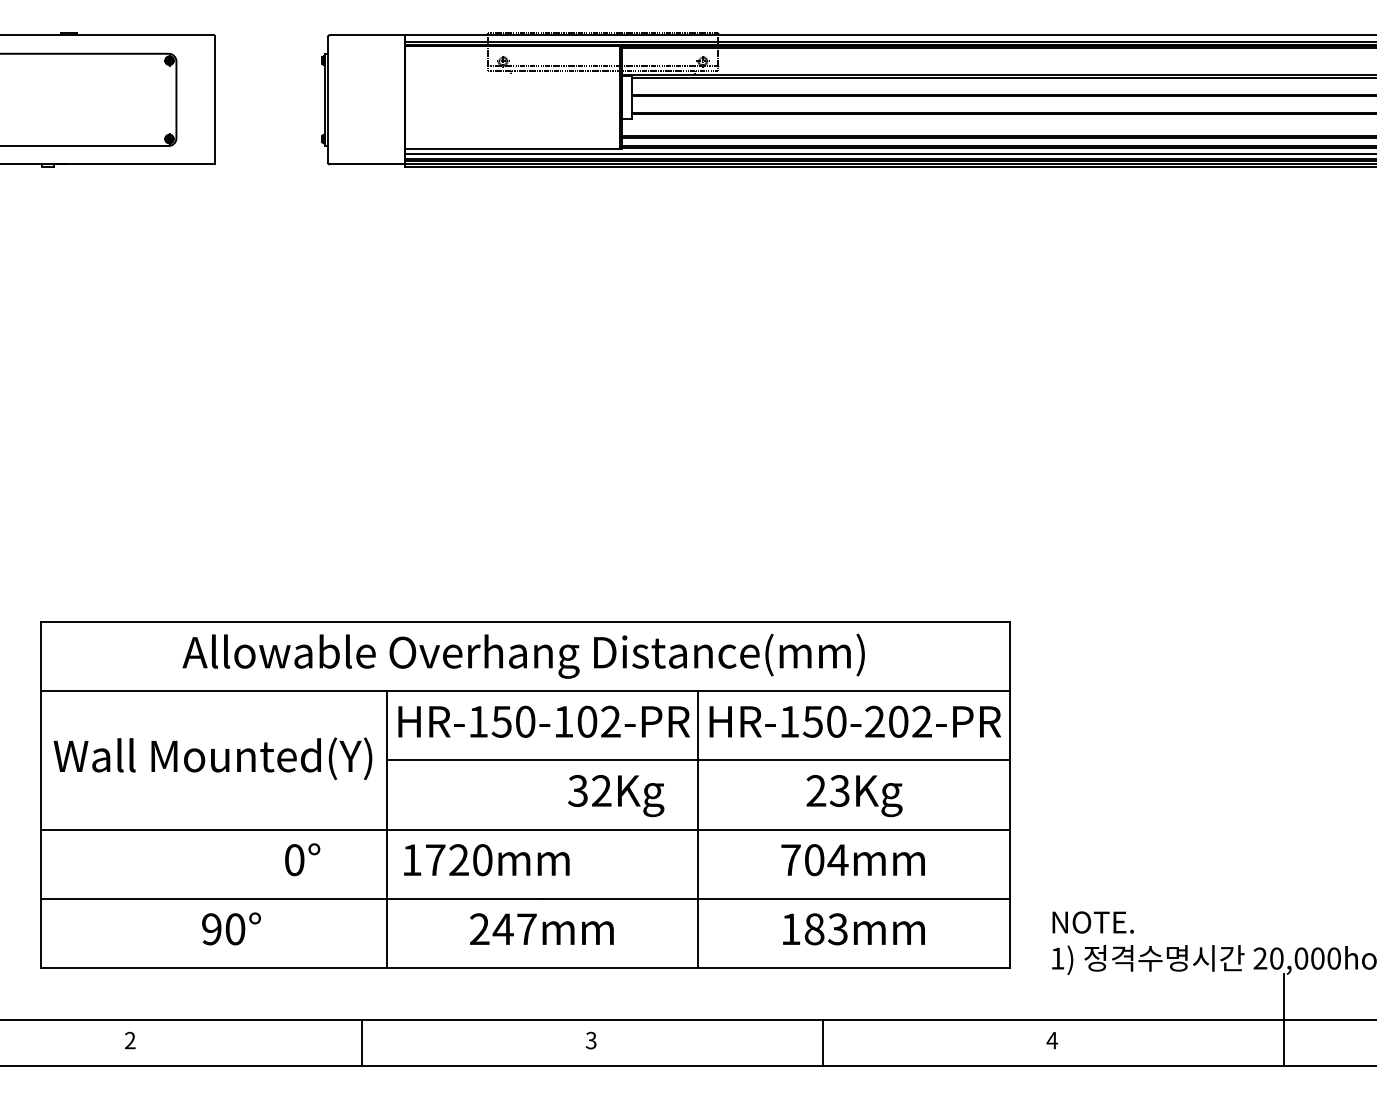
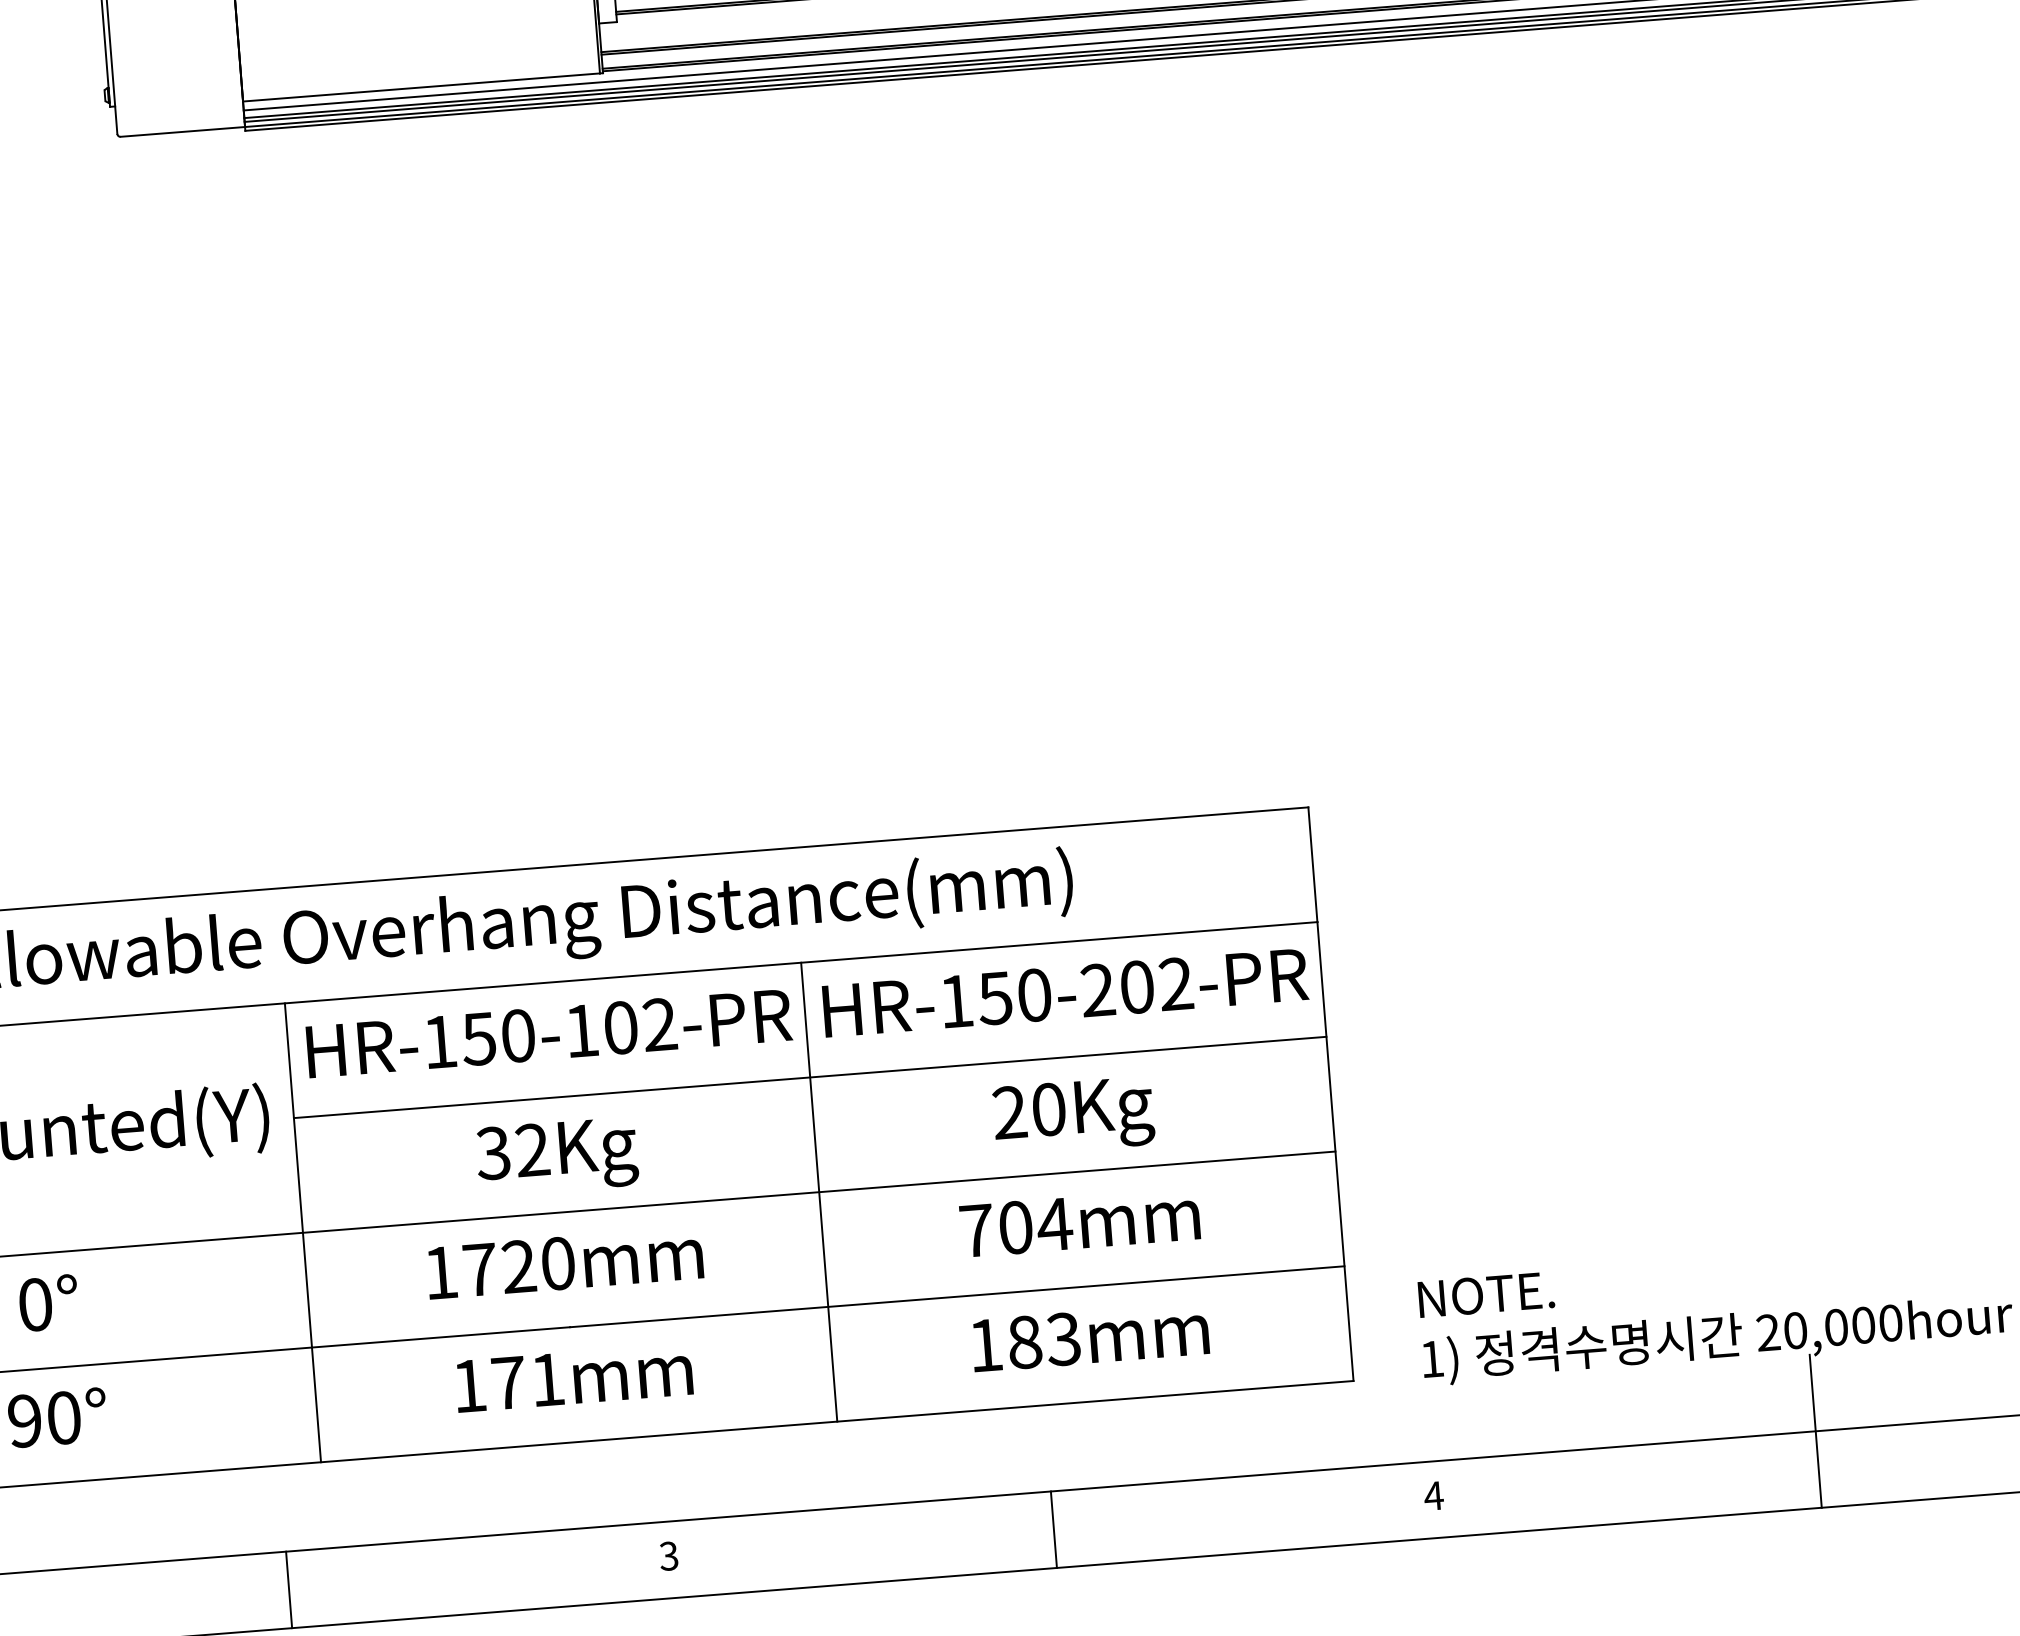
text: (839, 790) -> (1048, 1108), 23Kg -> 20Kg
text: (616, 796) -> (557, 1157), moved
text: (302, 859) -> (48, 1302), moved
text: (486, 860) -> (564, 1263), moved
text: (503, 928) -> (508, 1381), 247mm -> 171mm

